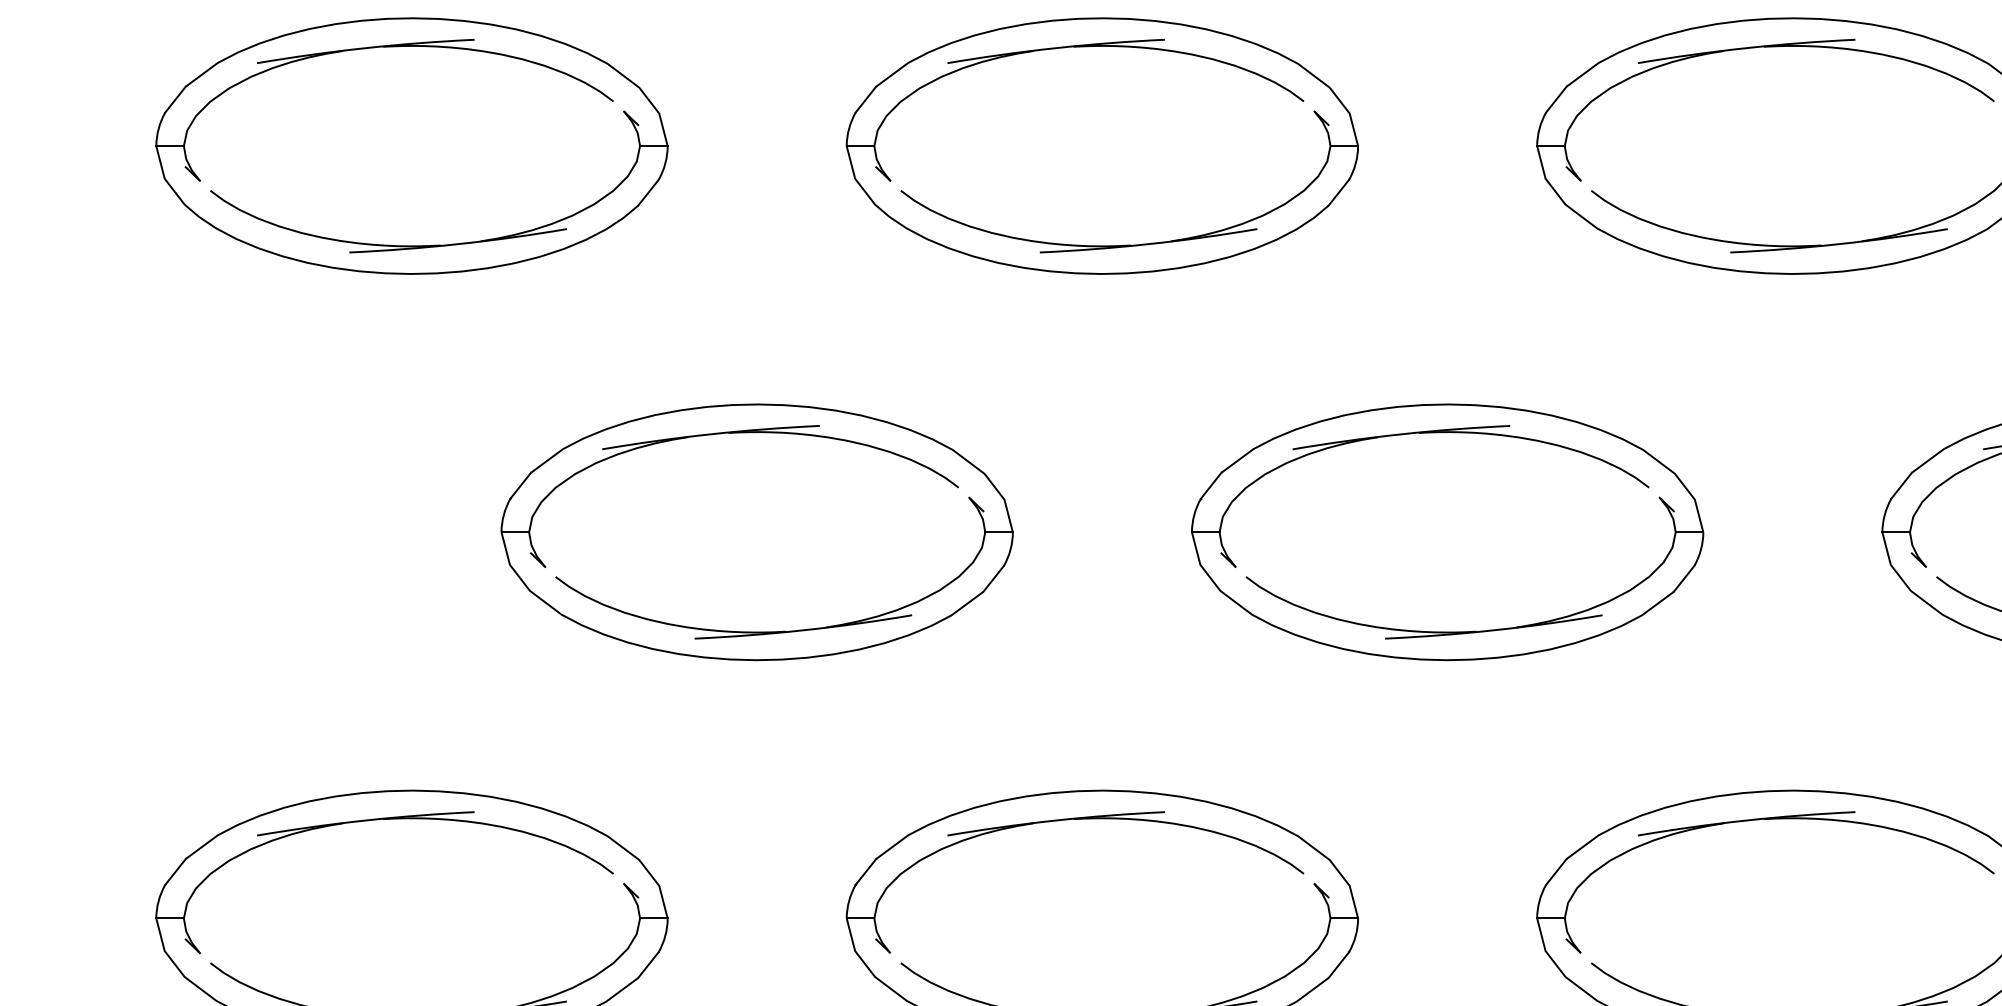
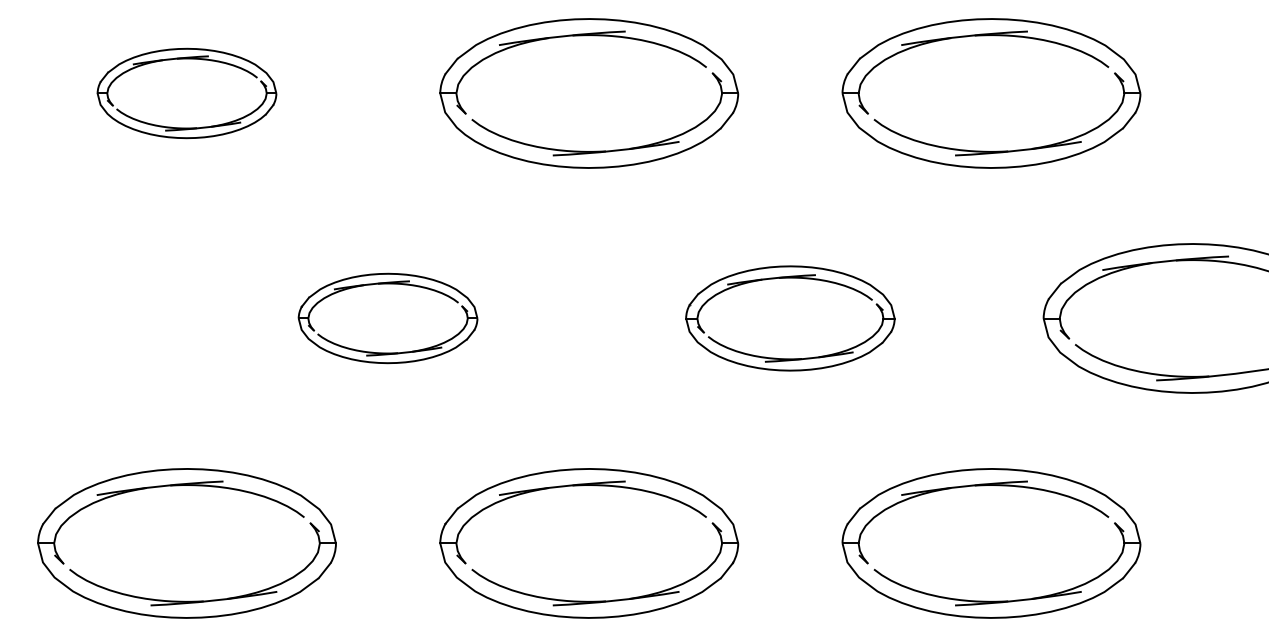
part: (411, 146) -> (186, 93), size x0.6
part: (756, 532) -> (387, 318), size x0.6
part: (1447, 532) -> (790, 318), size x0.7

